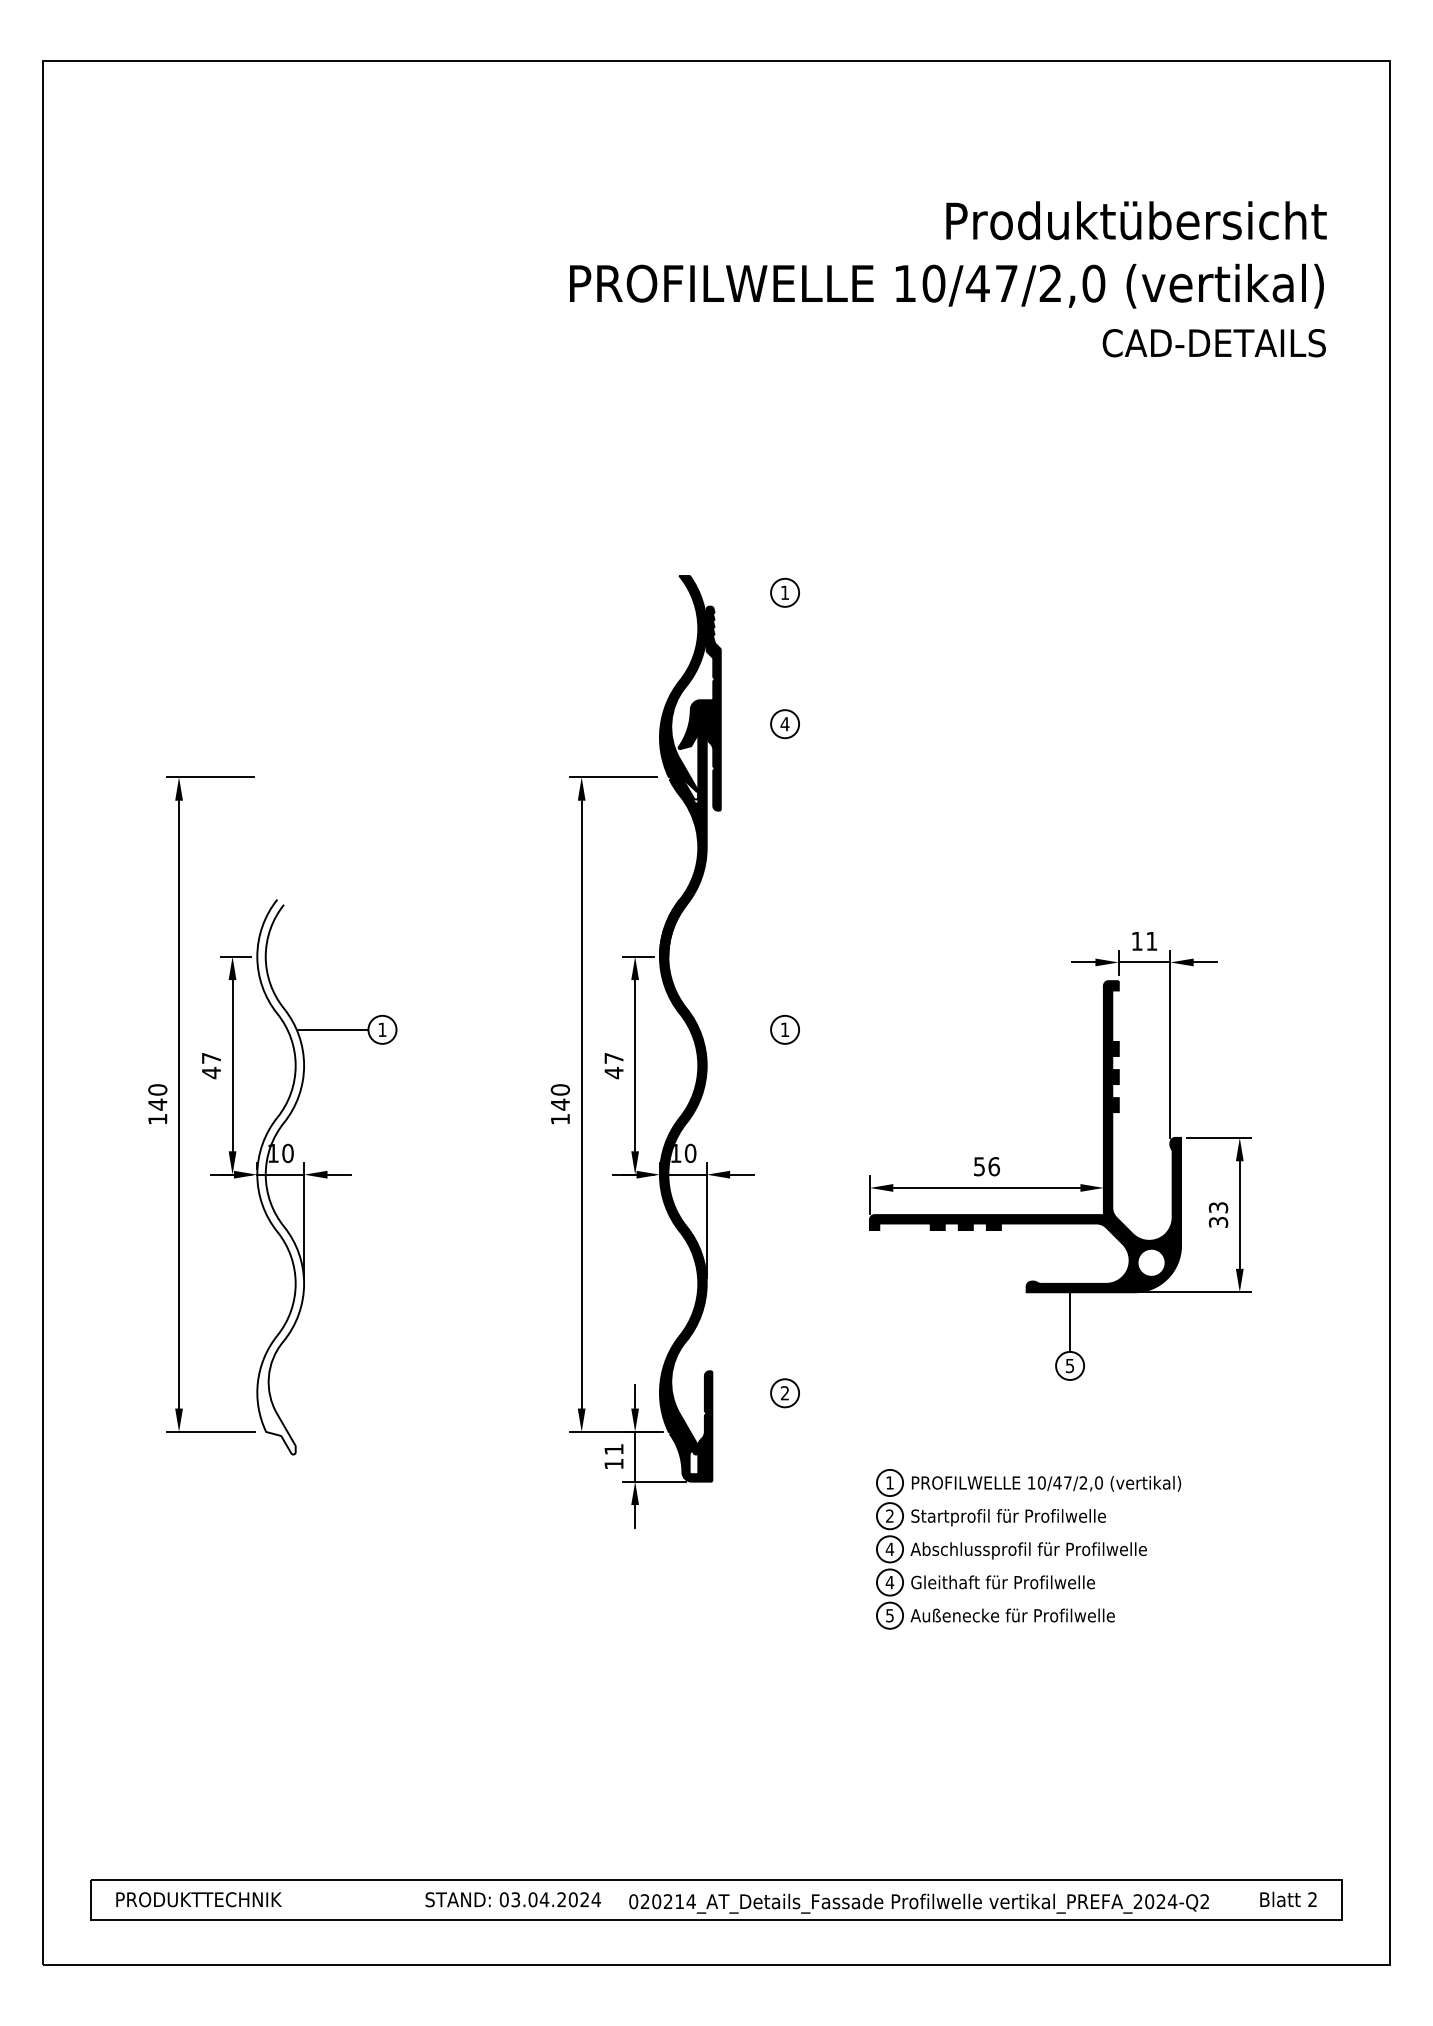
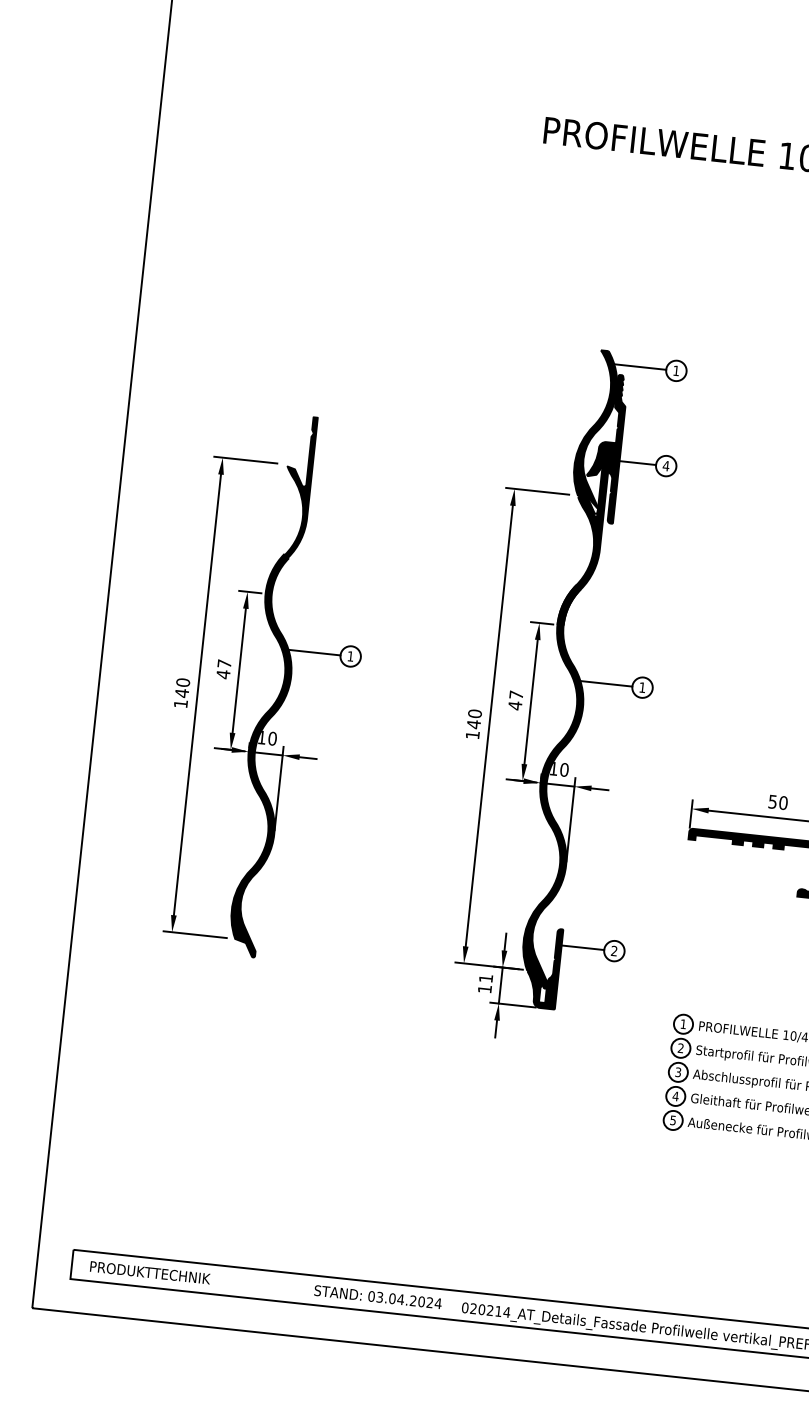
line: (735, 592) -> (640, 366), added
line: (745, 724) -> (637, 463), added
line: (735, 1029) -> (606, 683), added
fill: (280, 1080) -> (272, 685), added
text: (994, 1166) -> (783, 802), 56 -> 50
line: (741, 1393) -> (582, 947), added
text: (889, 1549) -> (677, 1072), 4 -> 3

